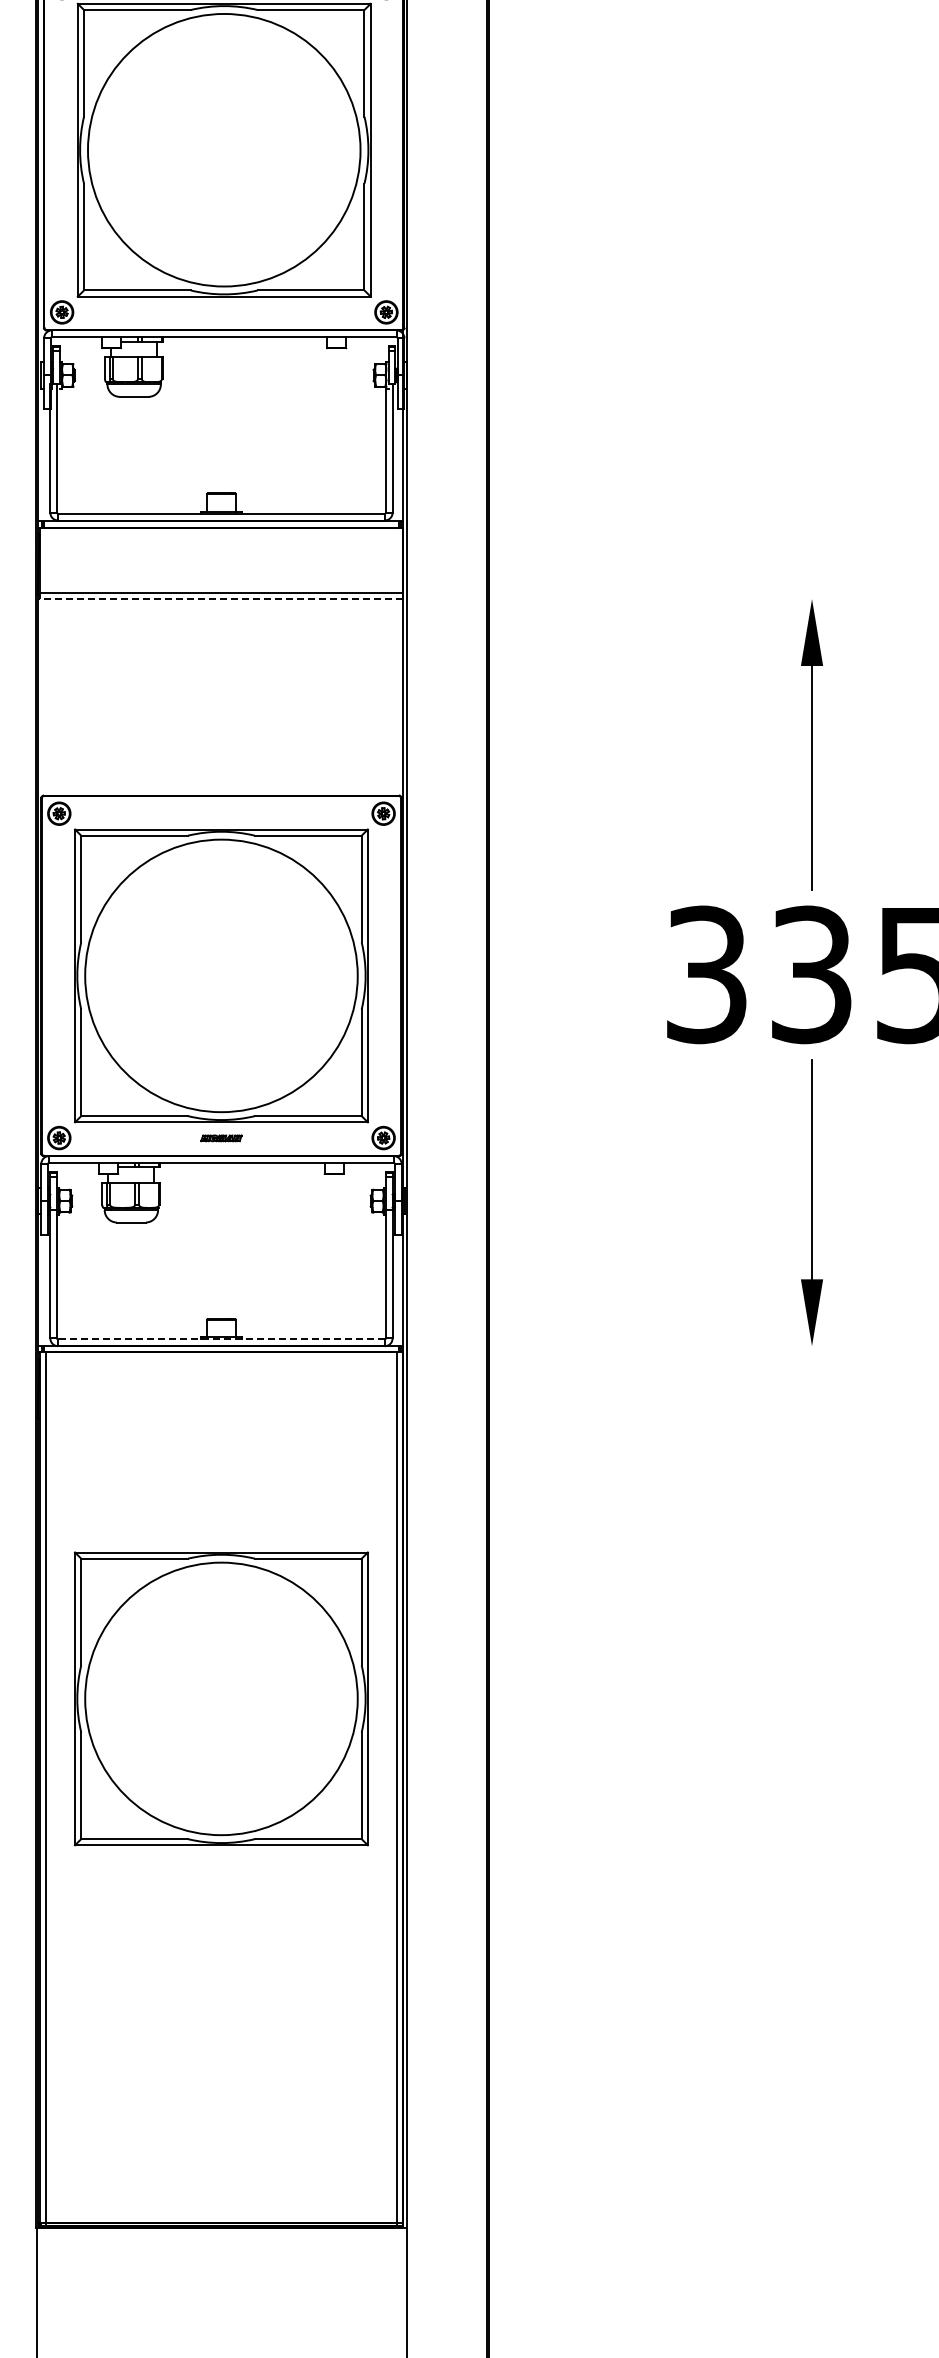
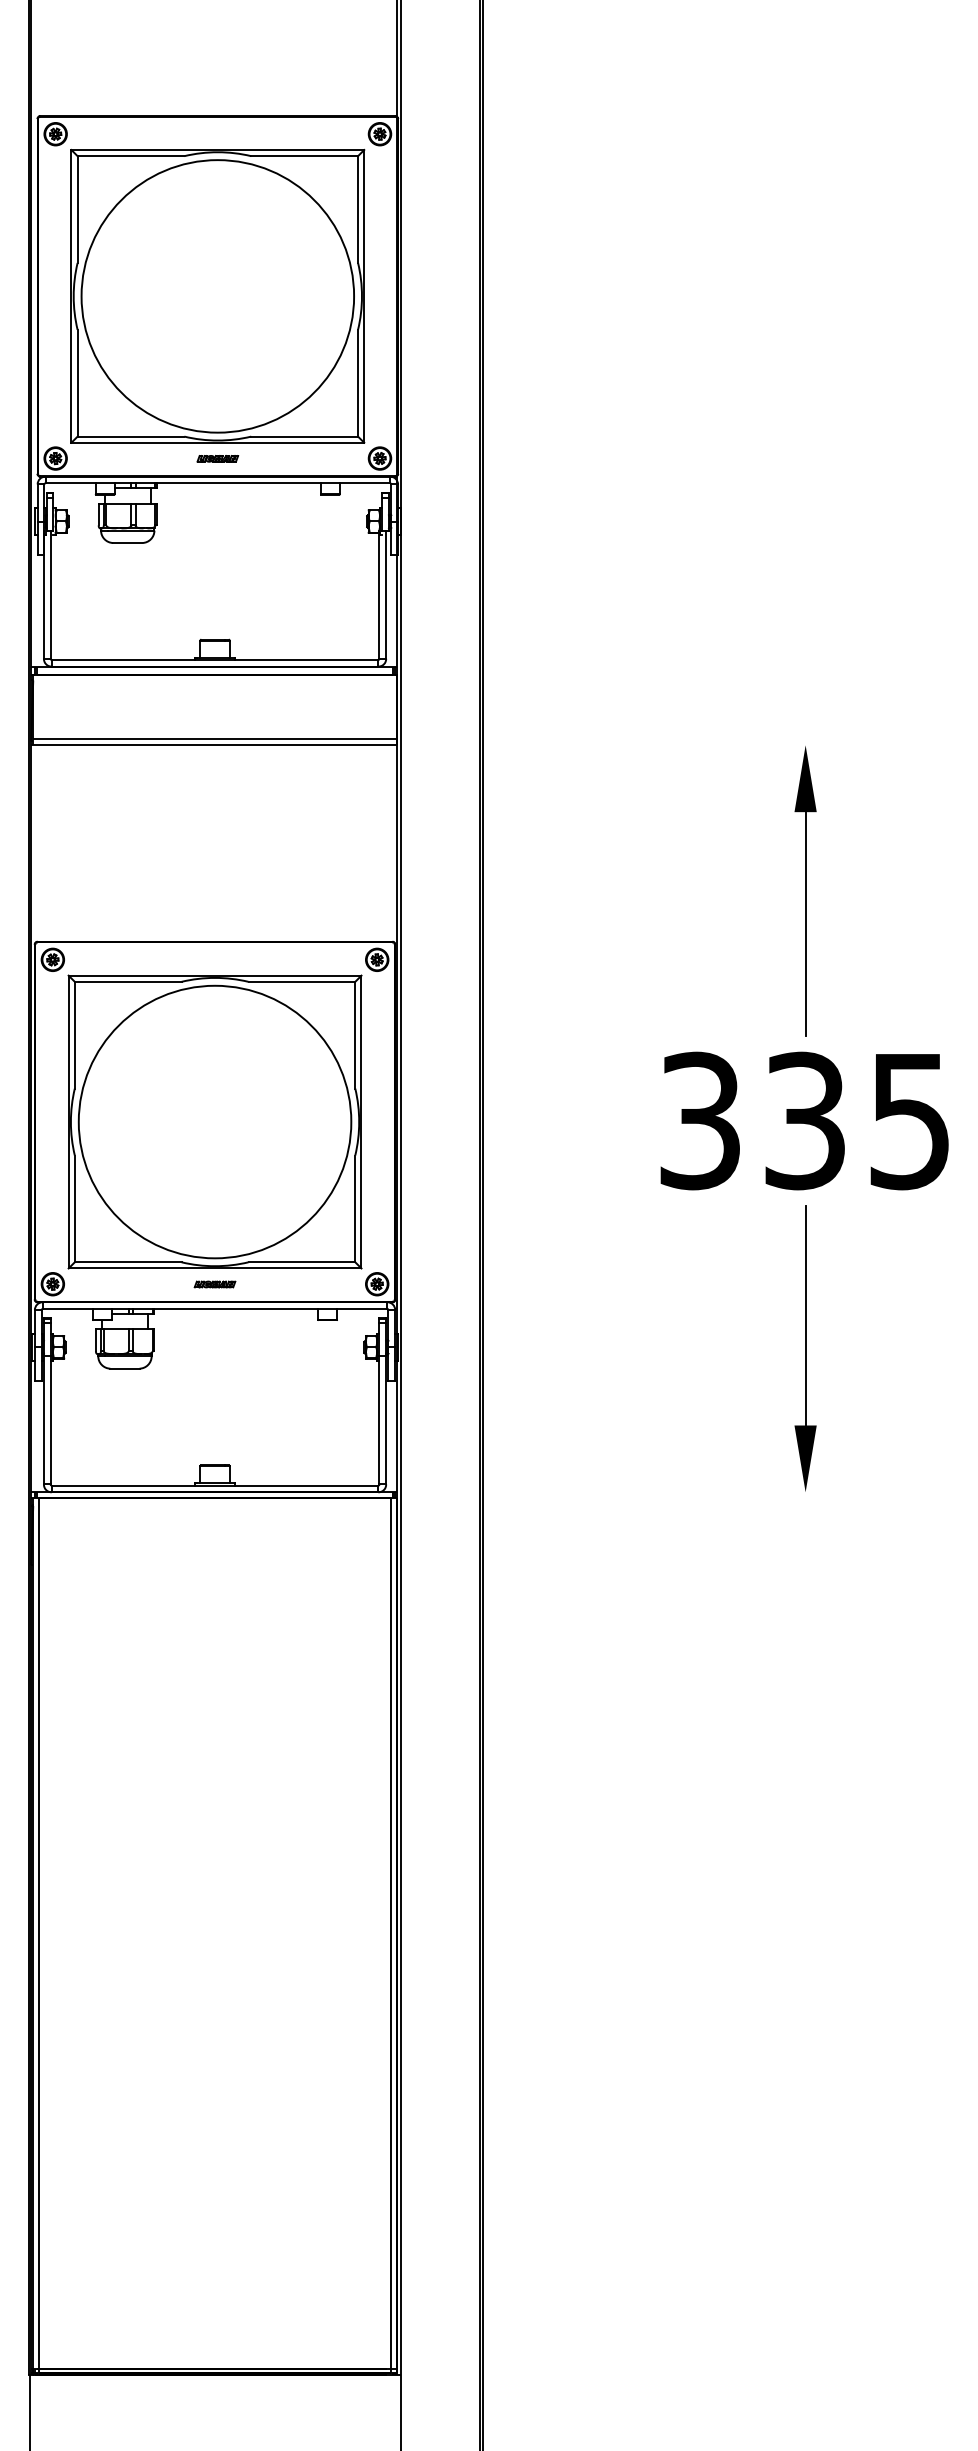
part: (223, 312) -> (217, 458), added
line: (221, 599) -> (215, 745), dashed -> solid
line: (220, 1339) -> (214, 1485), dashed -> solid
part: (220, 1698) -> (214, 1844), removed

